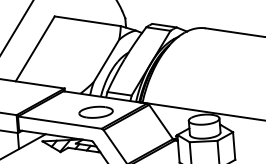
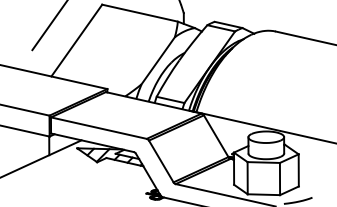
part: (95, 112) -> (141, 119), removed

